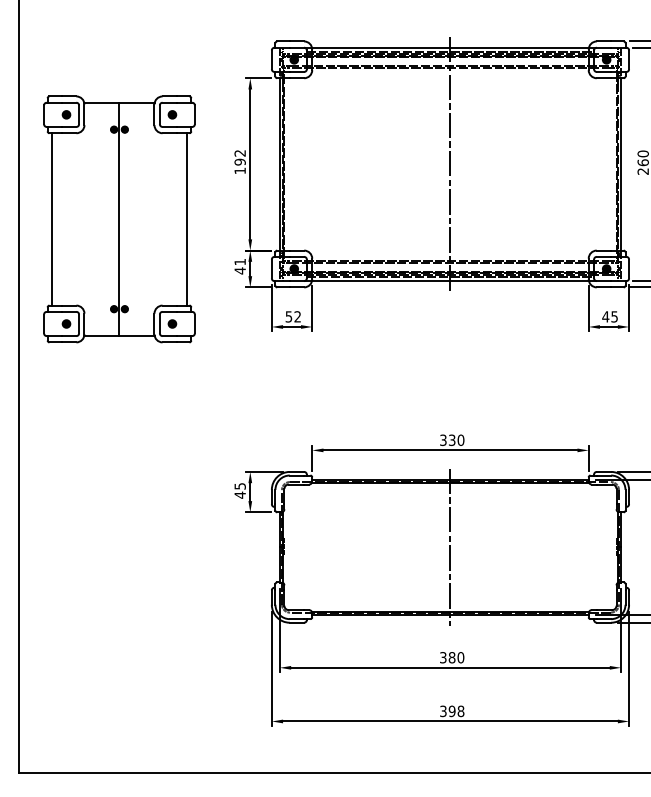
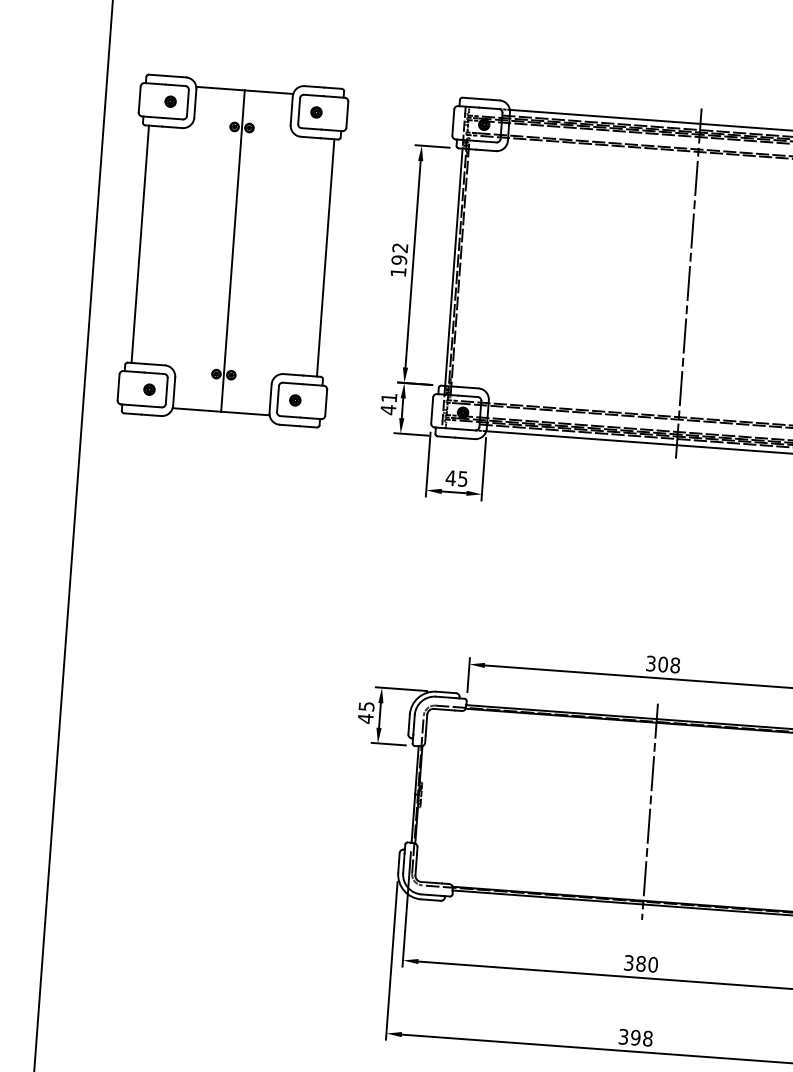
part: (119, 219) -> (232, 251), moved
text: (292, 316) -> (455, 477), 52 -> 45
text: (456, 439) -> (669, 663), 330 -> 308

